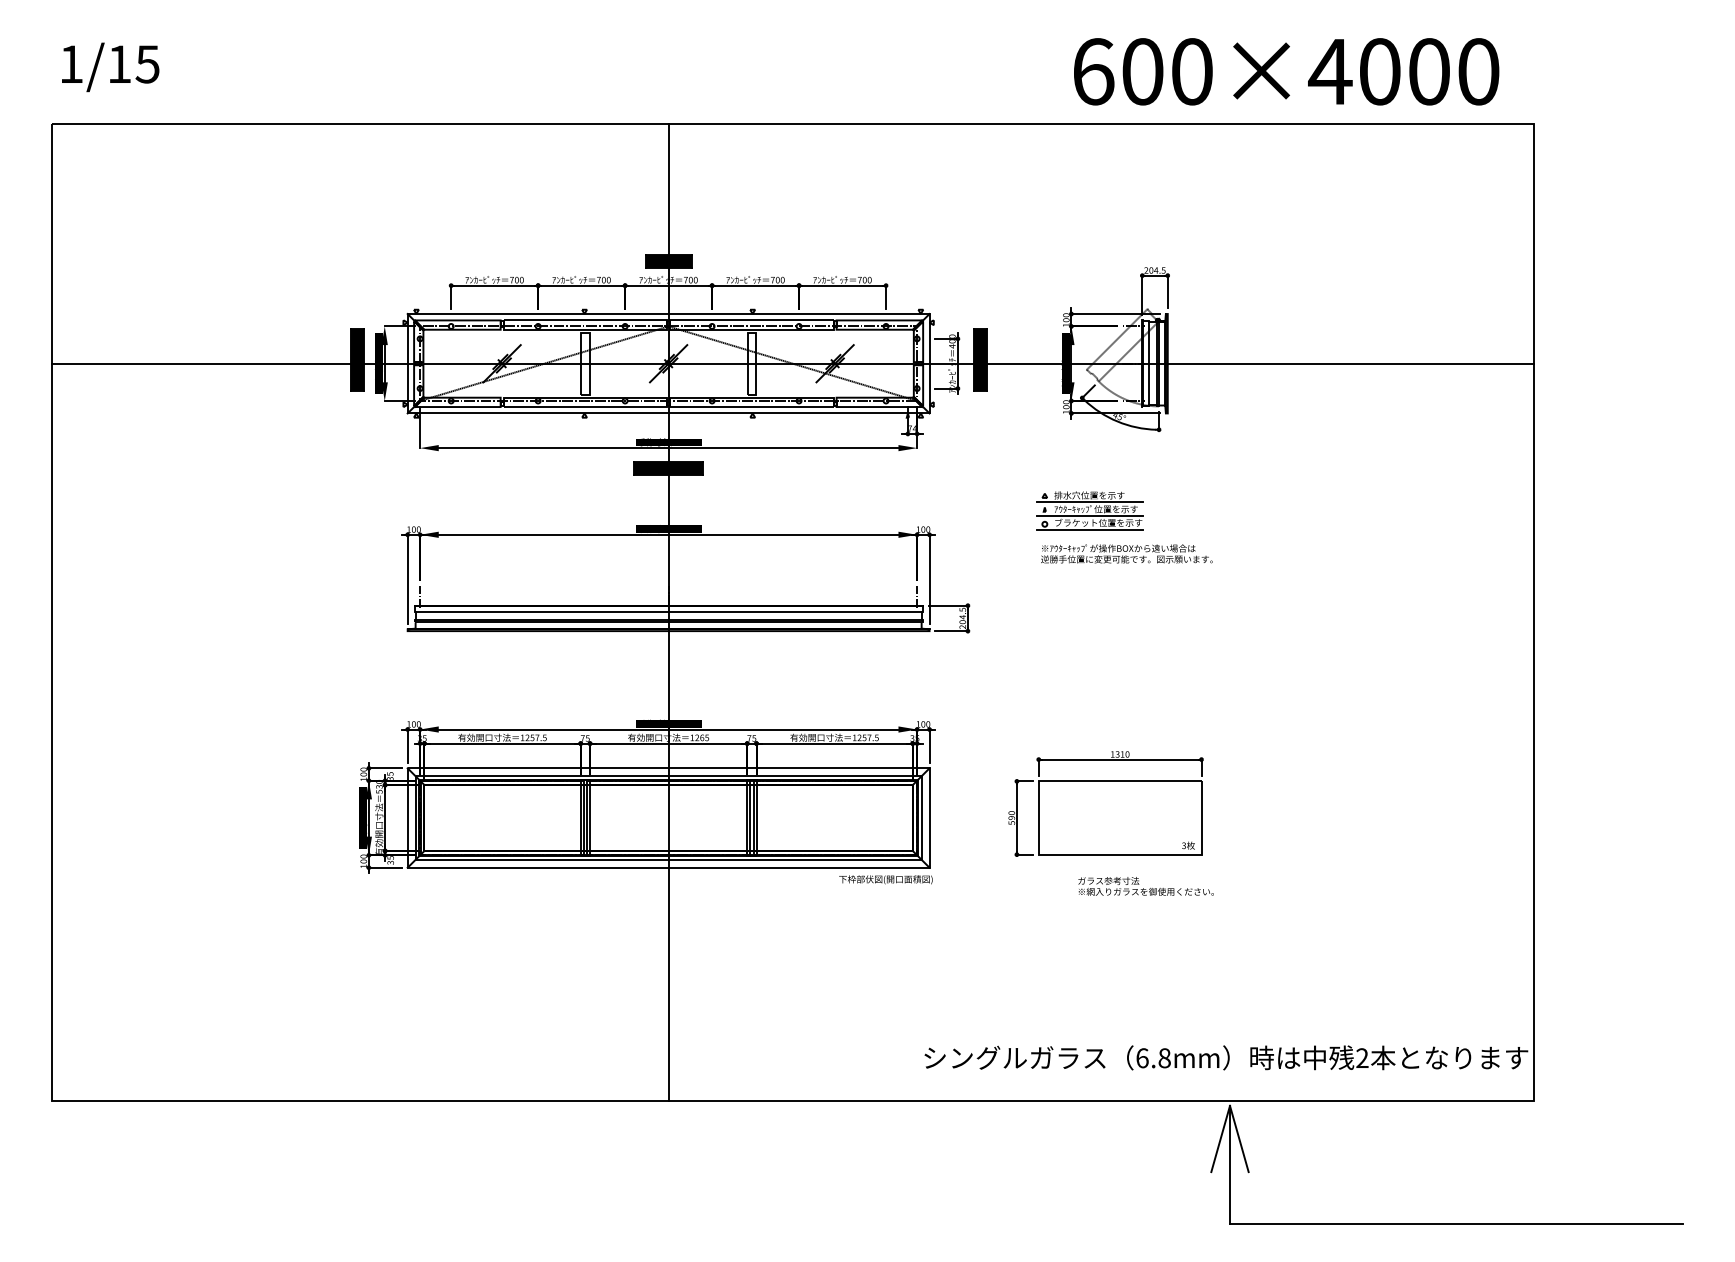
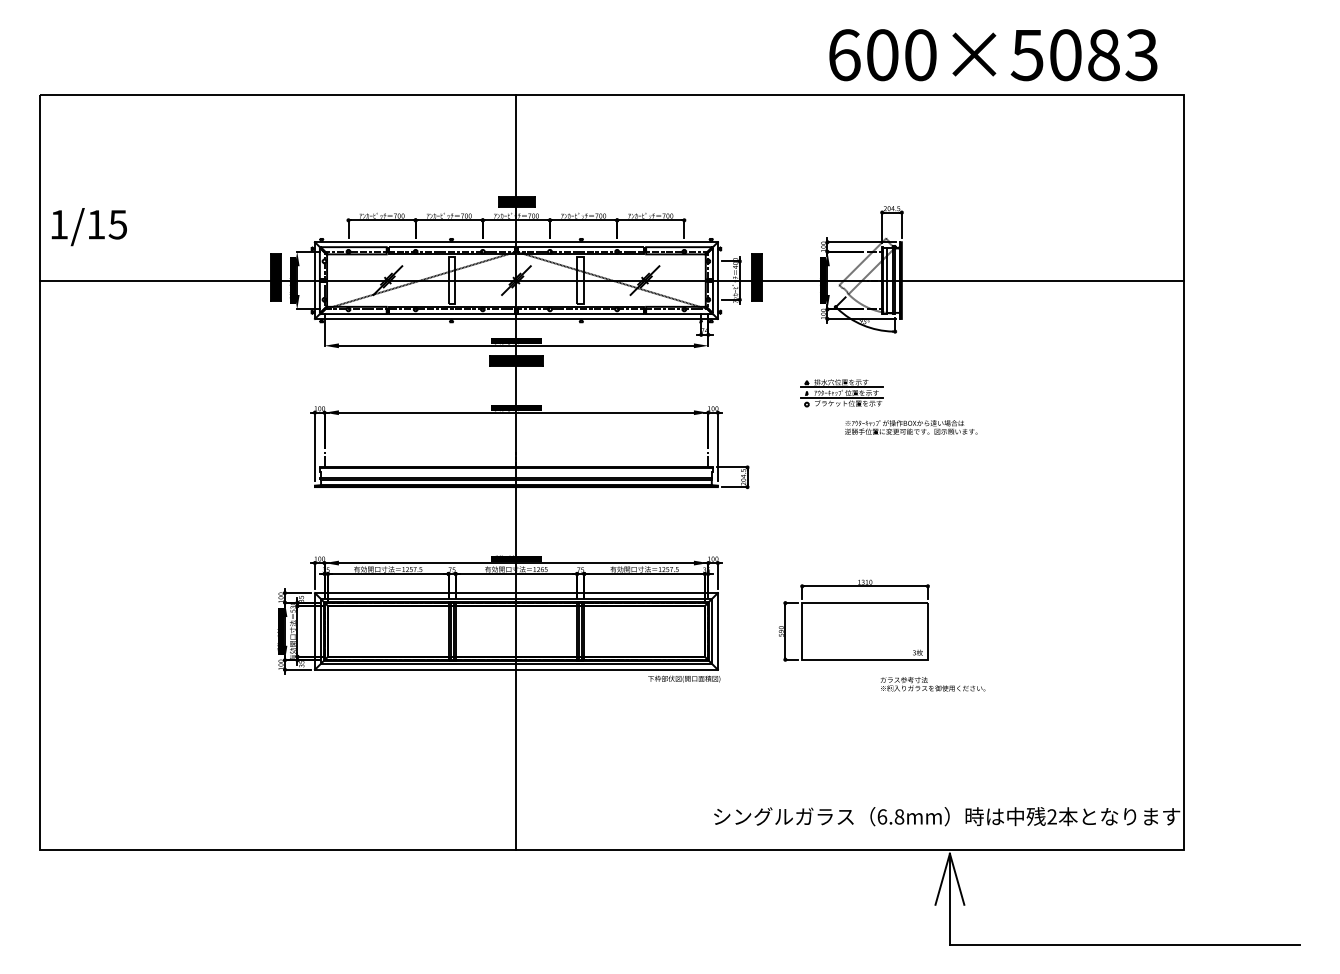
text: (110, 67) -> (89, 227), moved
text: (1403, 71) -> (1083, 54), 600×4000 -> 600×5083
line: (1090, 529) -> (842, 408), removed
text: (1126, 553) -> (910, 427), moved
line: (668, 611) -> (516, 471), removed
text: (1145, 886) -> (932, 684), moved

